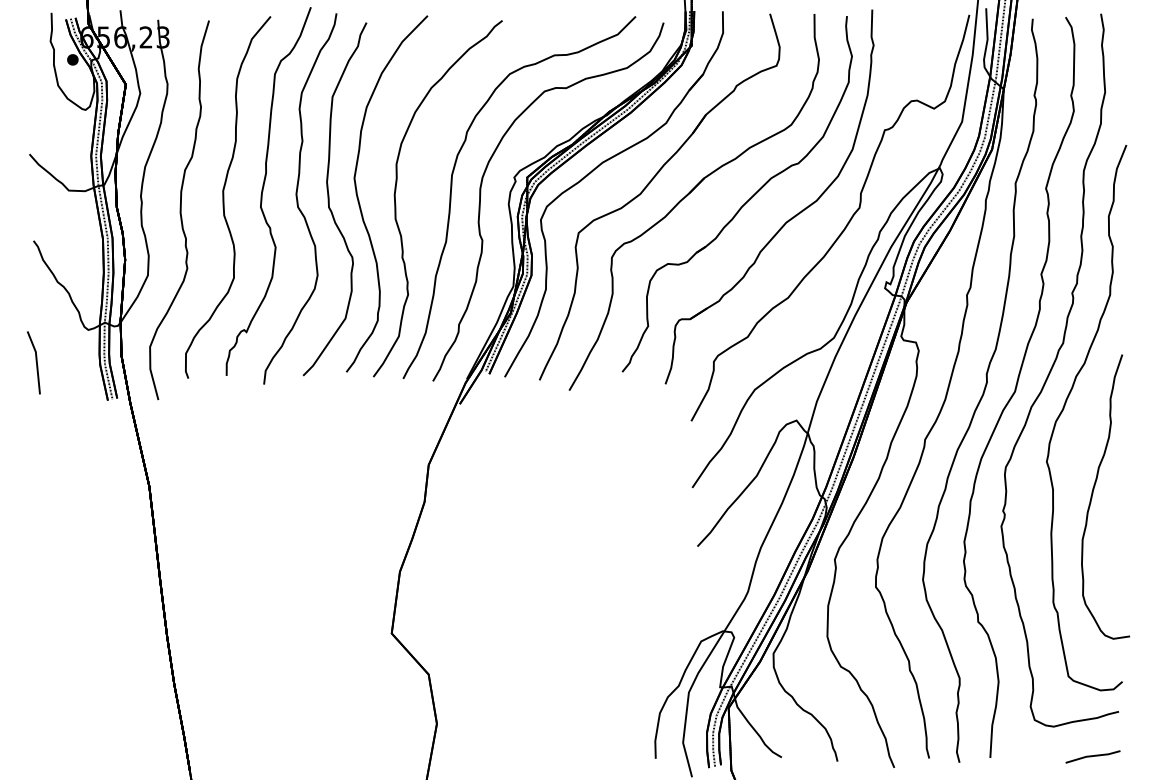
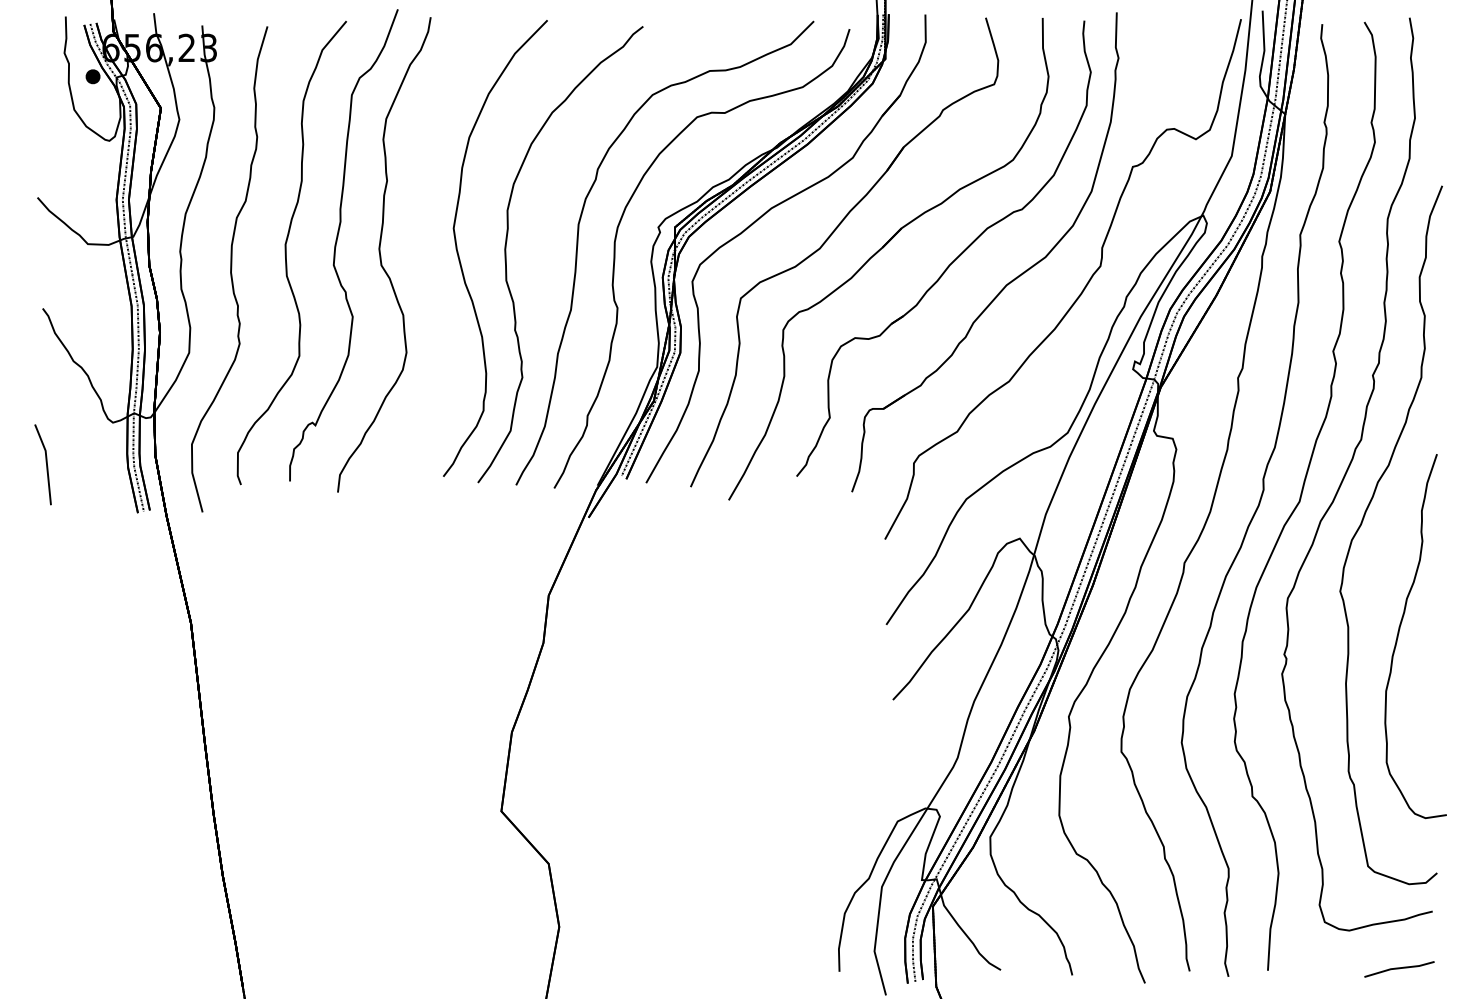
part: (329, 198) -> (421, 254), removed

